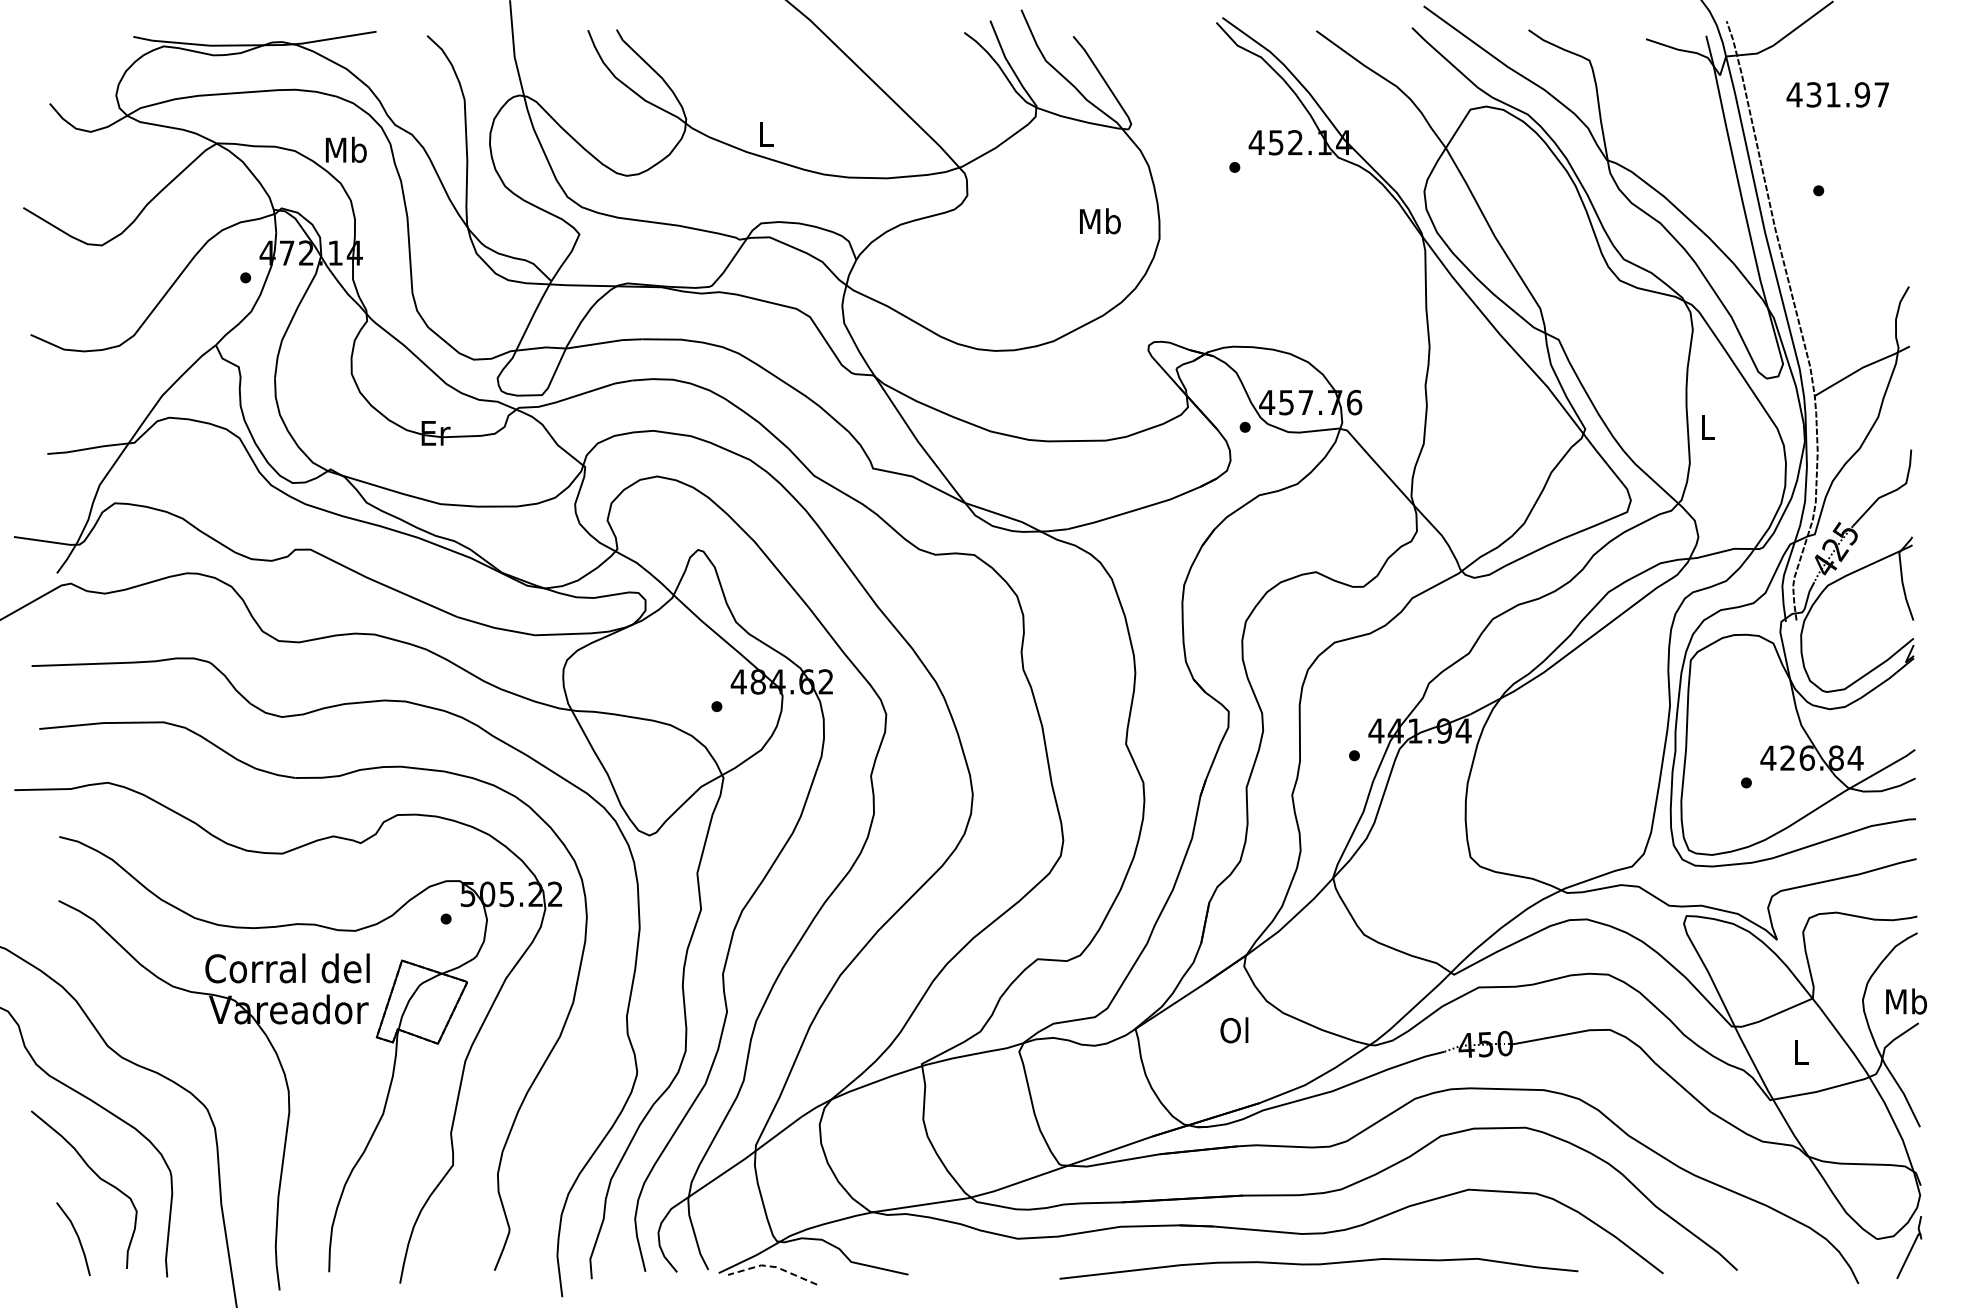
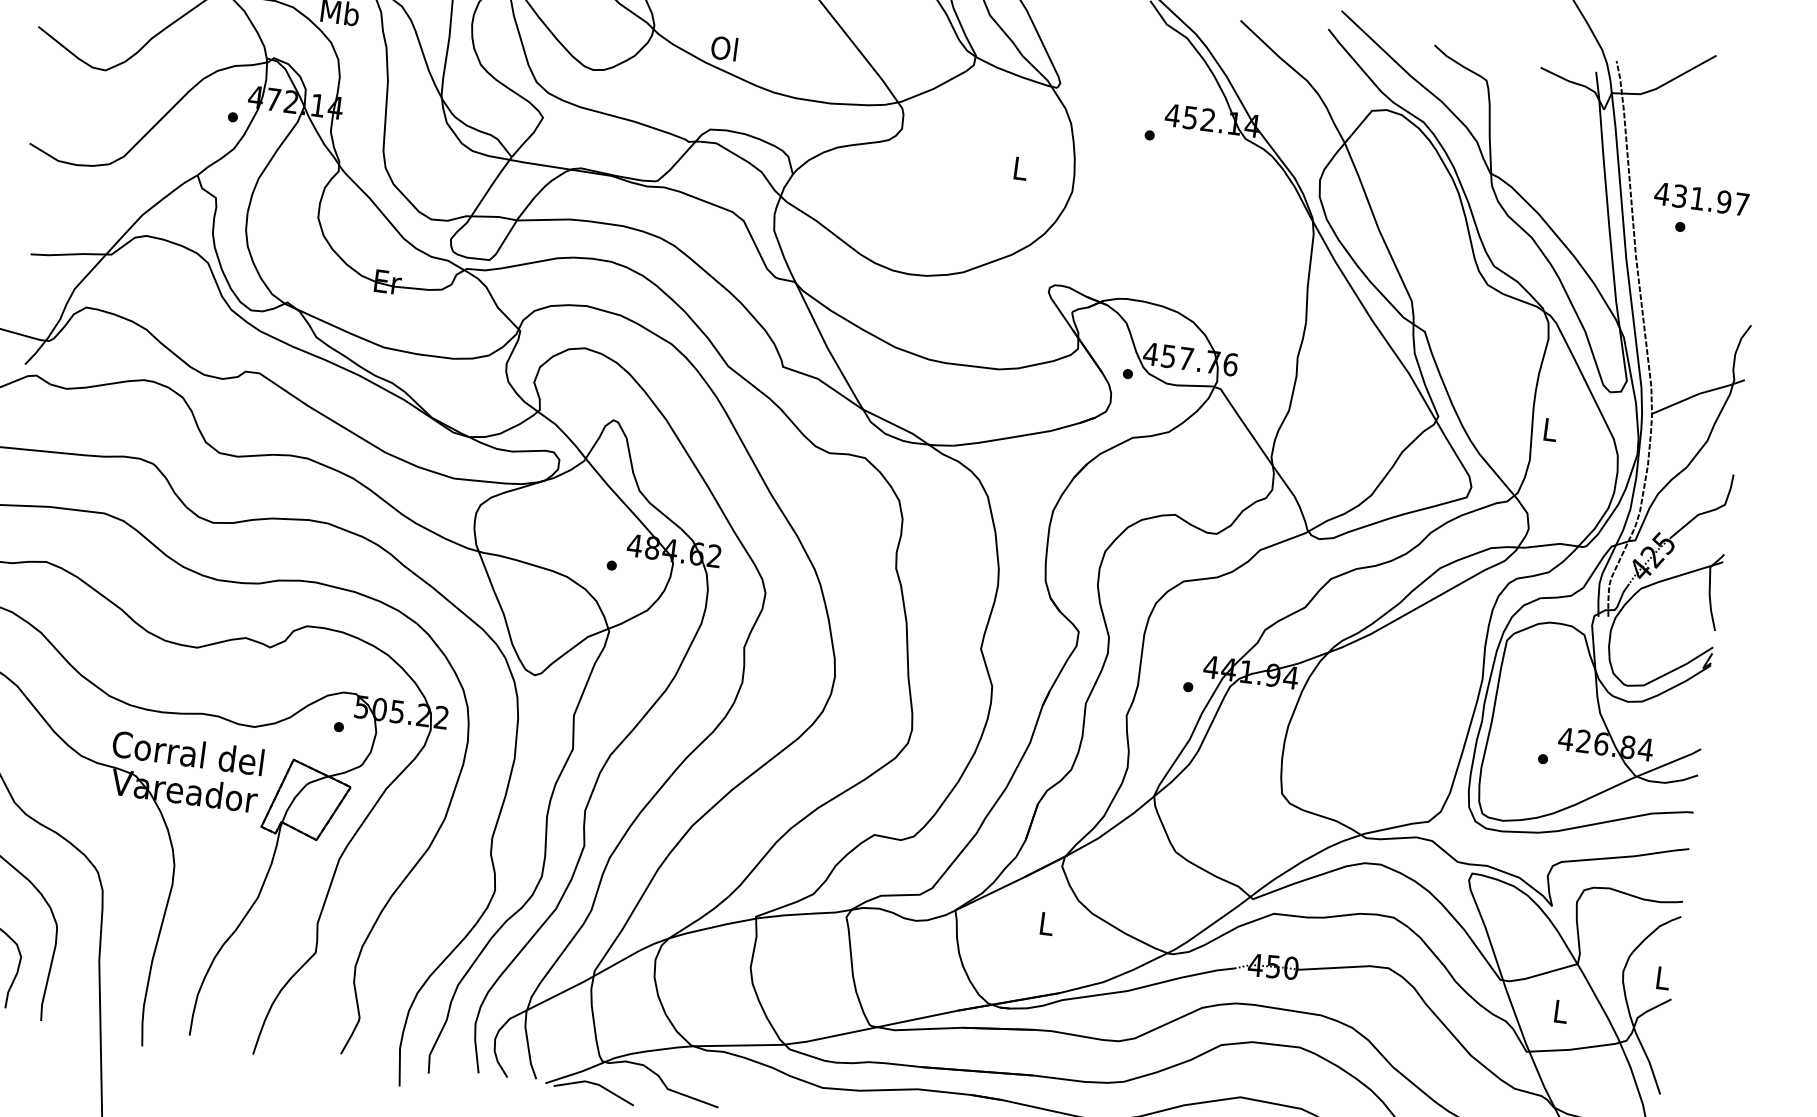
text: (1837, 94) -> (1701, 198), moved
text: (764, 134) -> (724, 48), L -> Ol
text: (1100, 221) -> (1020, 168), Mb -> L
text: (1906, 1001) -> (1662, 978), Mb -> L
text: (1234, 1030) -> (1045, 923), Ol -> L
line: (773, 1266) -> (596, 1083), dashed -> solid

